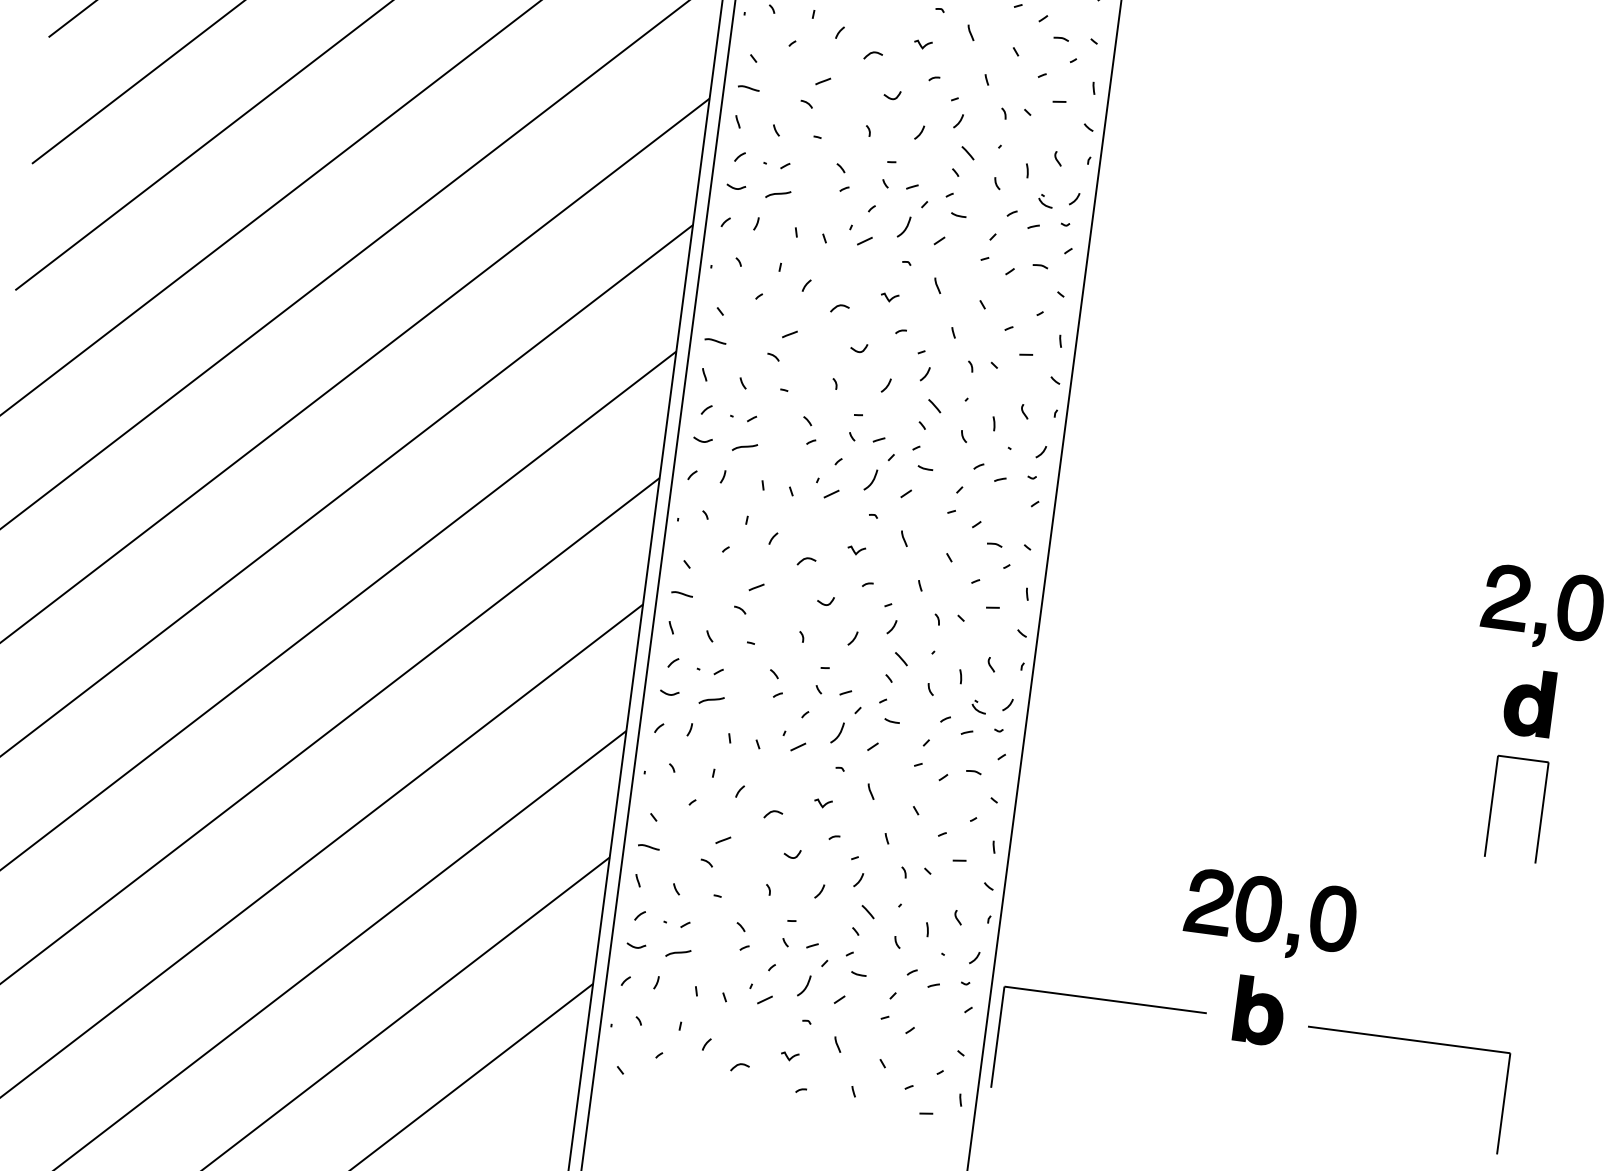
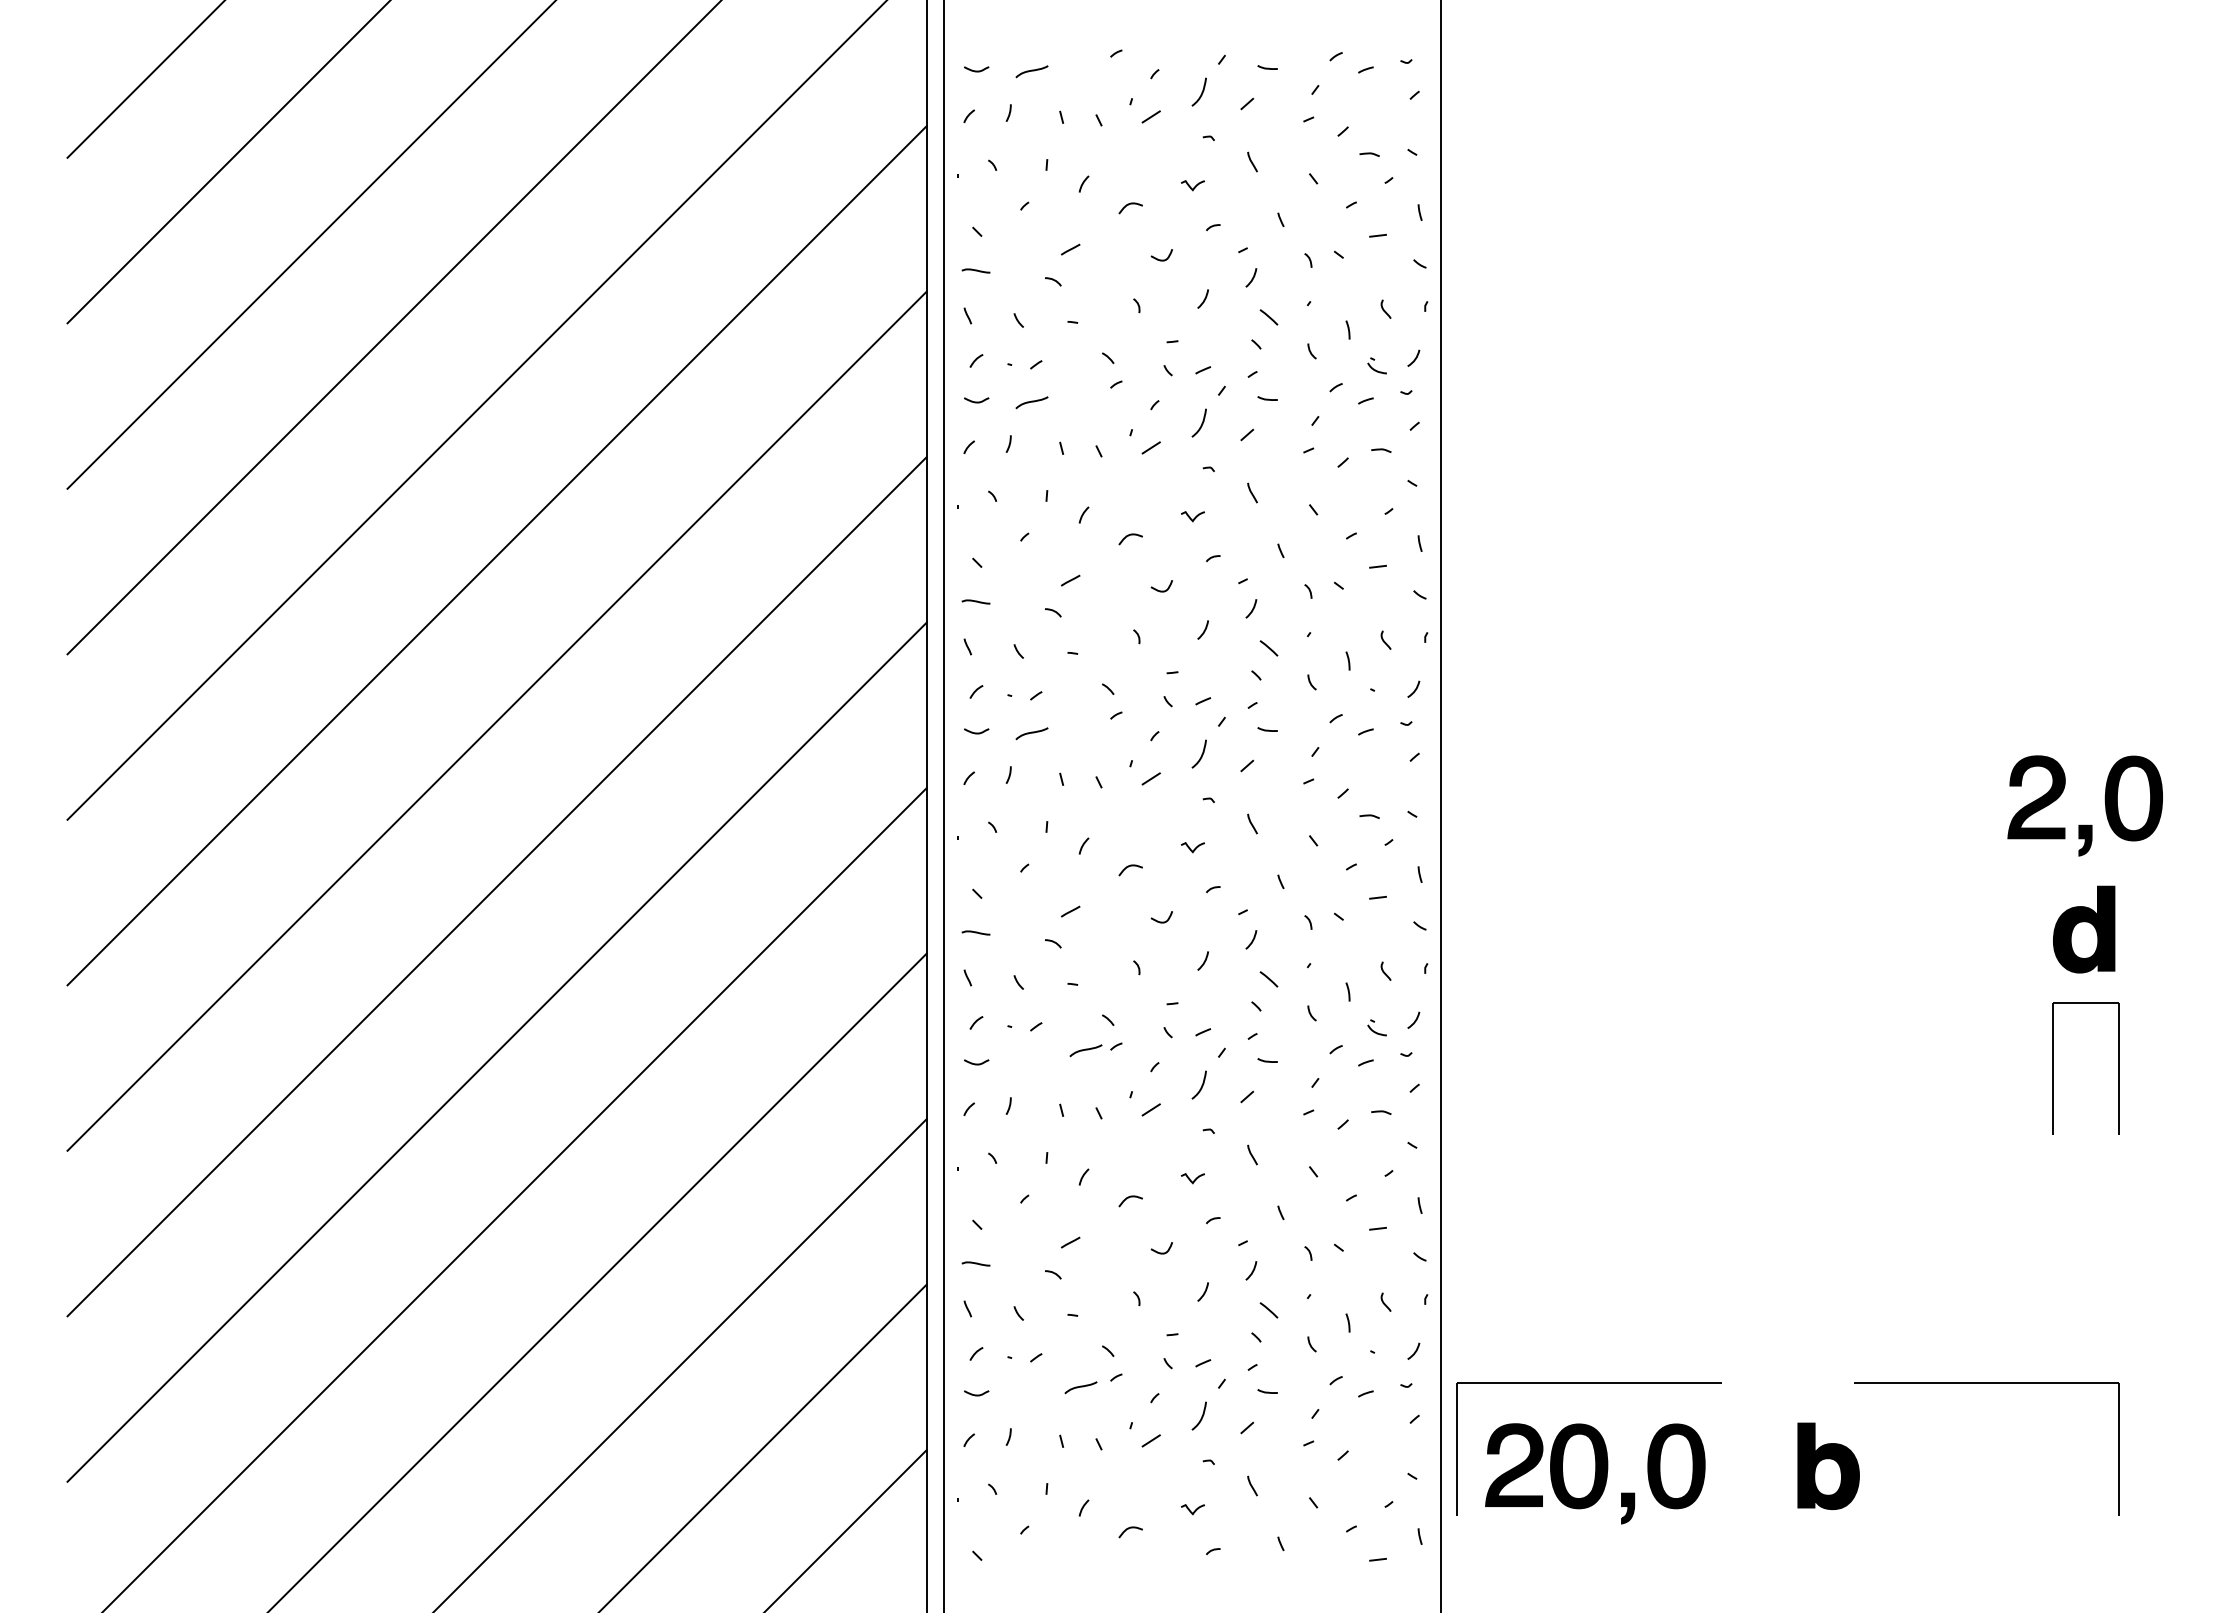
curve: (711, 700) -> (1085, 1050), moved
part: (1270, 916) -> (1595, 1473), moved
curve: (678, 953) -> (1080, 1387), moved
part: (1259, 1011) -> (1828, 1466), moved

